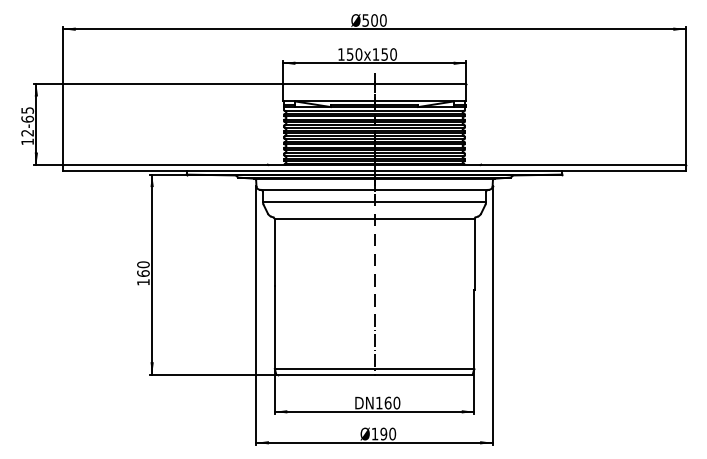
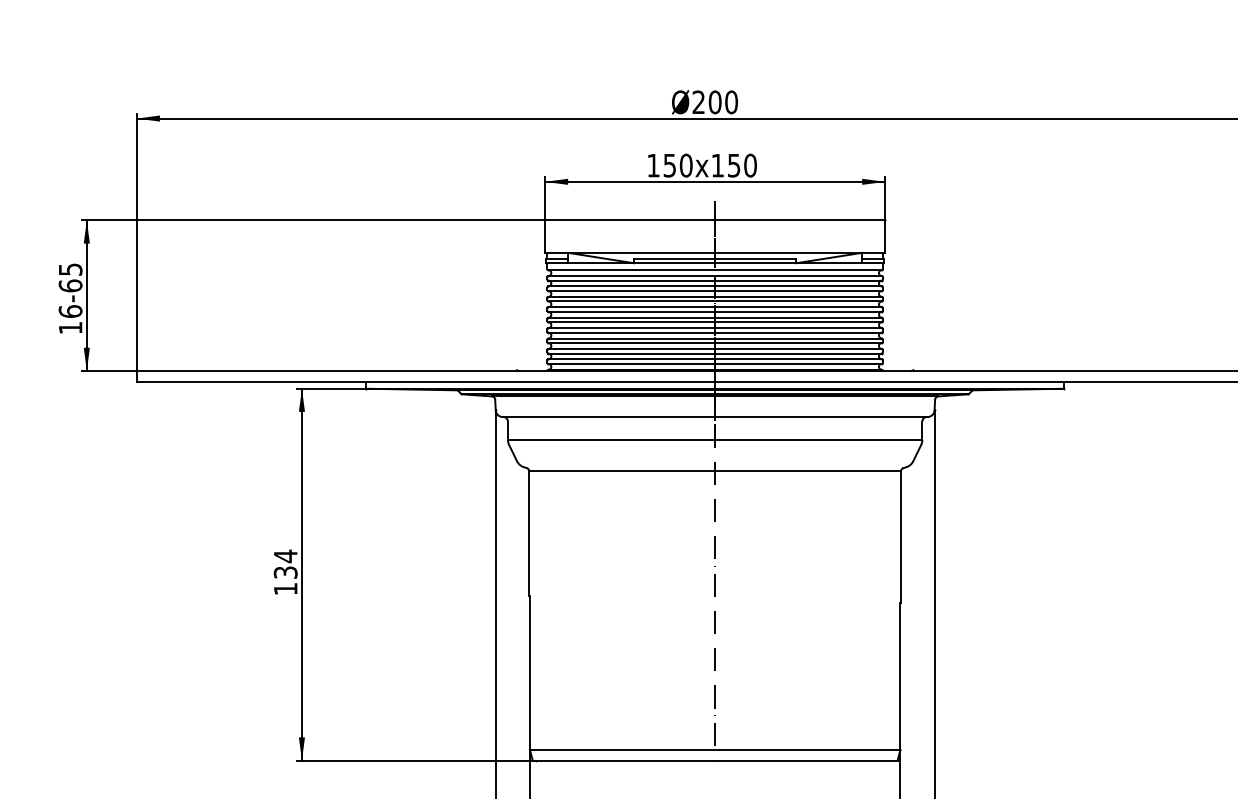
text: (365, 20) -> (698, 102), 500 -> 200
text: (27, 132) -> (70, 310), 12-65 -> 16-65
text: (143, 268) -> (285, 563), 160 -> 134

